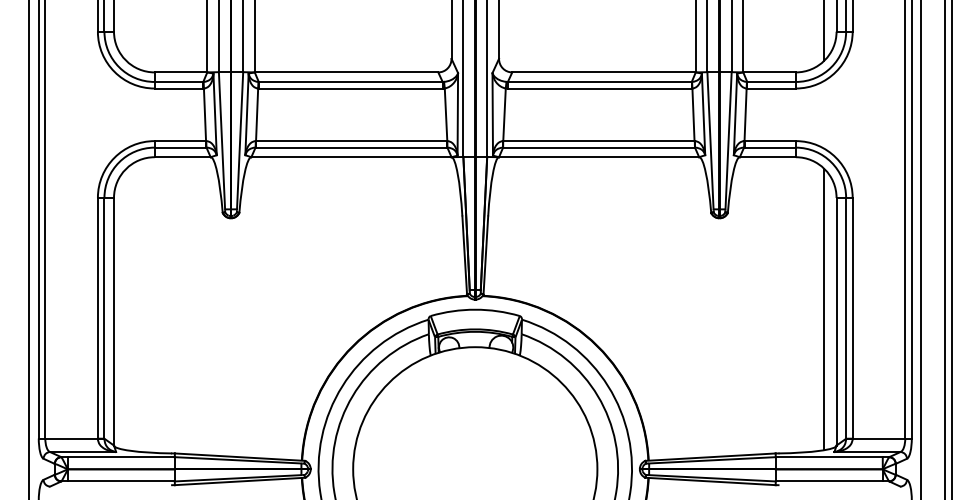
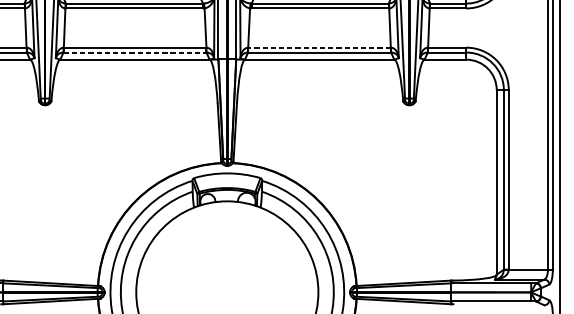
line: (598, 141) -> (319, 47), solid -> dashed
line: (351, 147) -> (135, 52), solid -> dashed
line: (824, 309) -> (487, 173), removed

